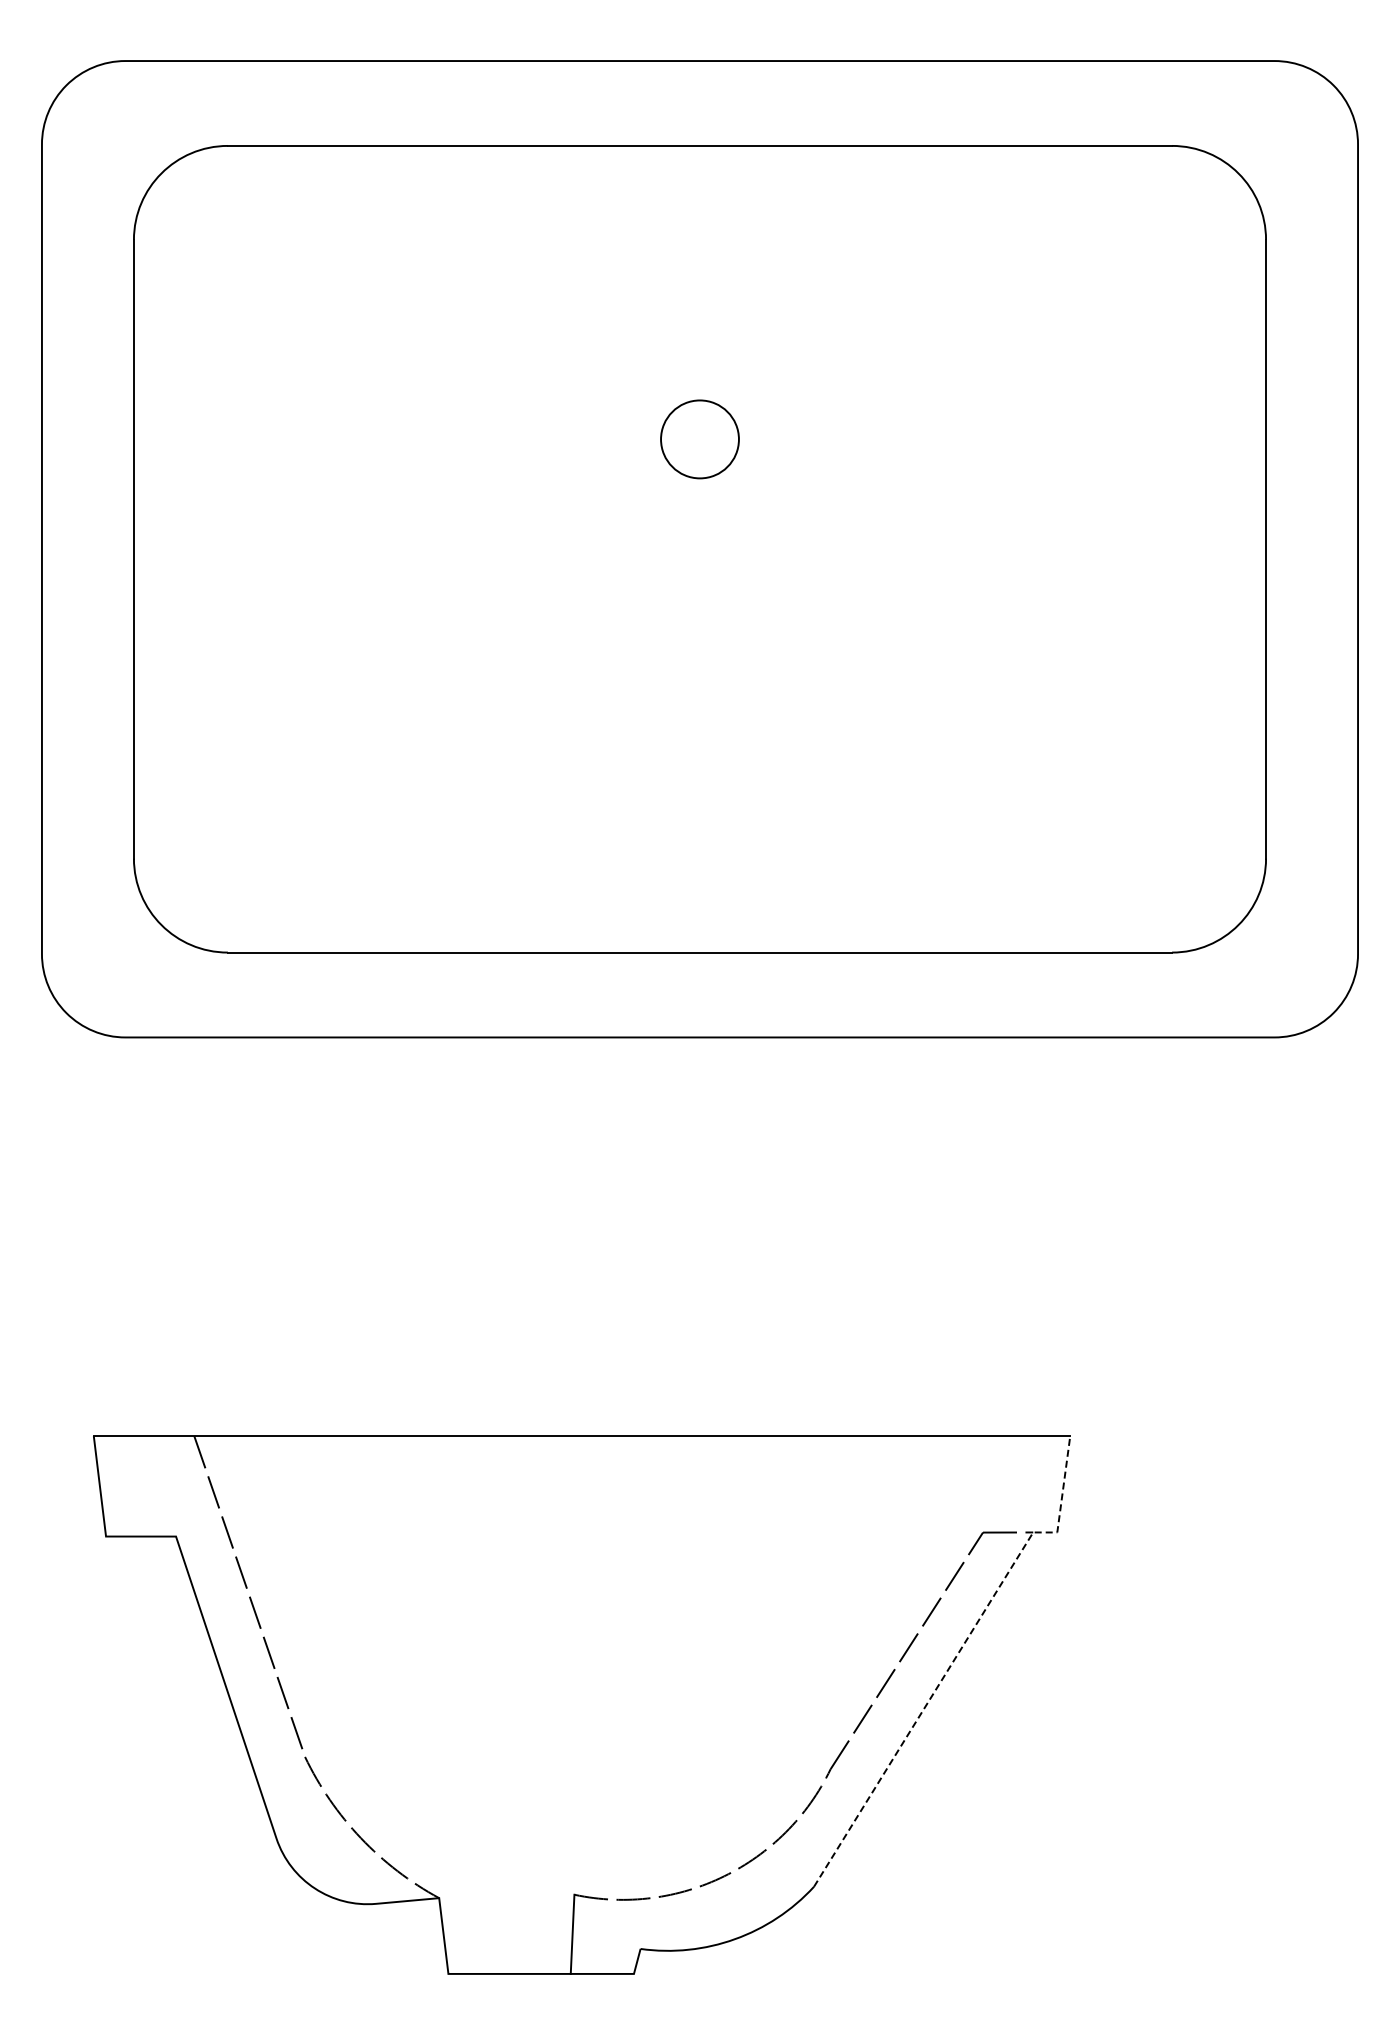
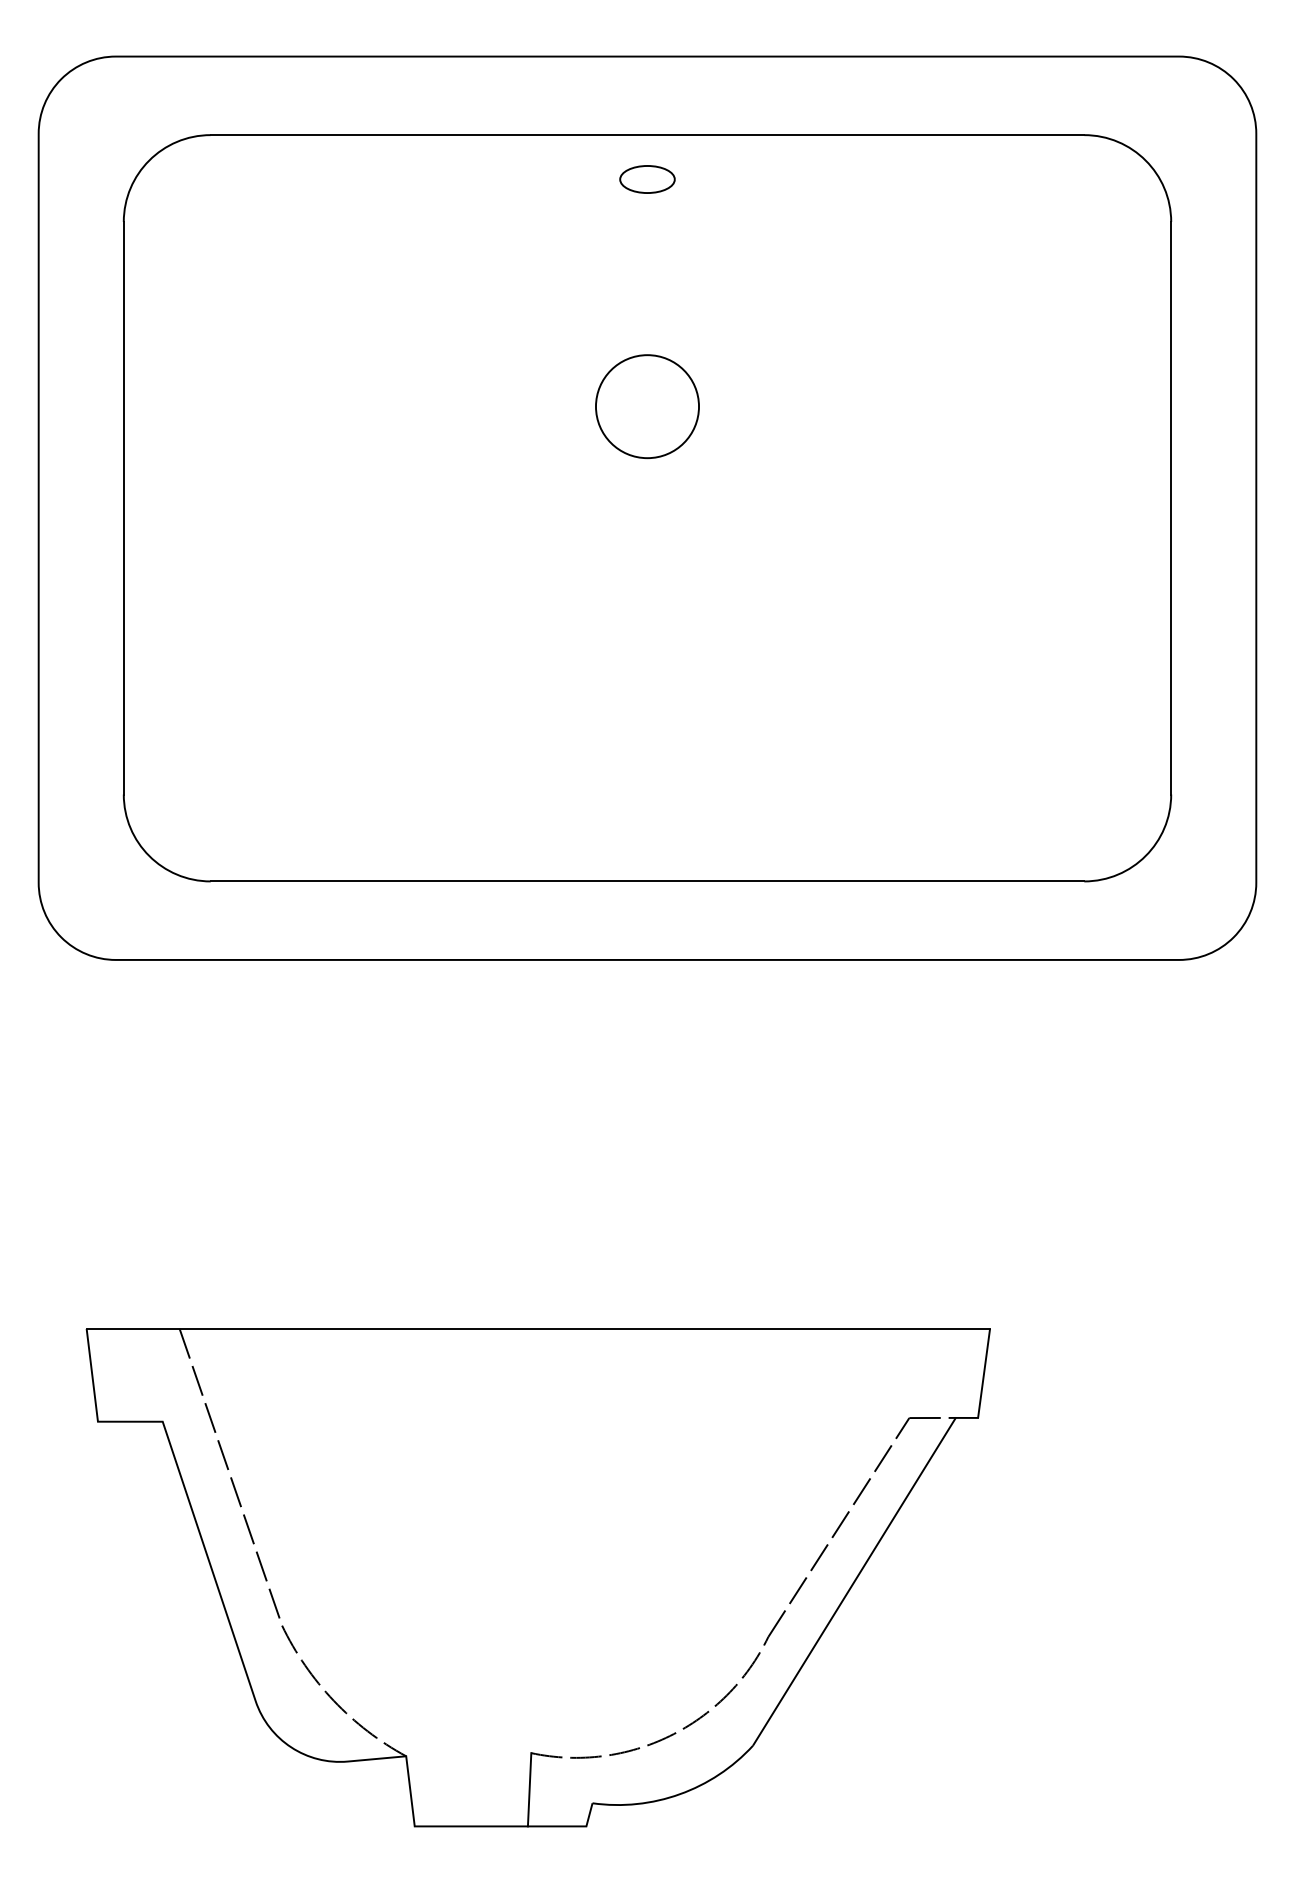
part: (699, 193) -> (647, 179), added
circle: (699, 439) -> (647, 406), size x1.43
line: (956, 1656) -> (884, 1532), dashed -> solid

